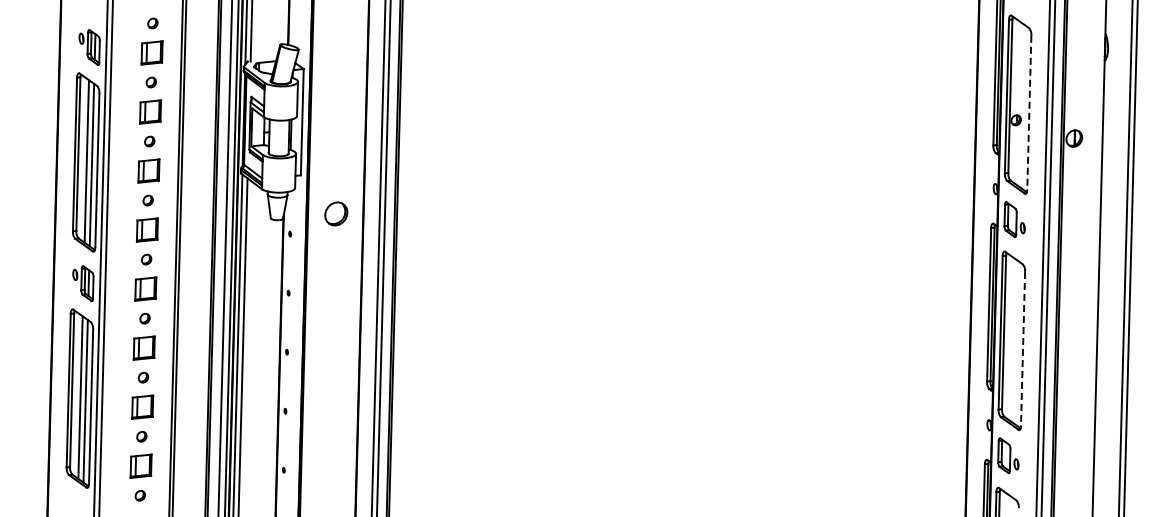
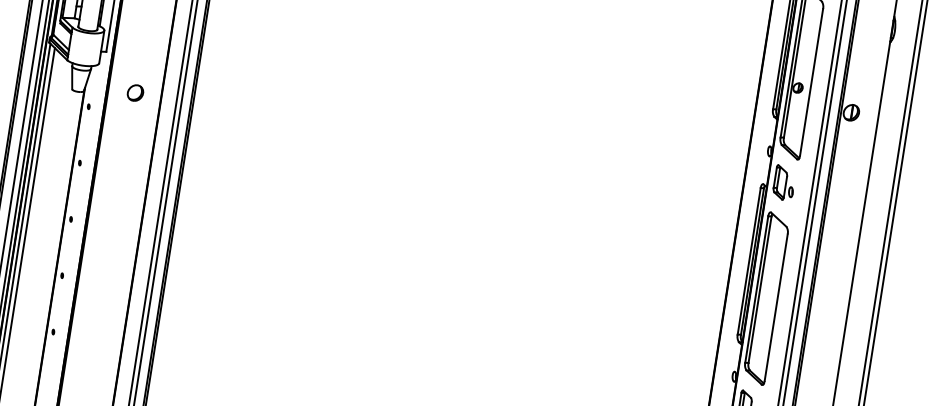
line: (1029, 112) -> (811, 82), dashed -> solid
part: (336, 213) -> (135, 92), size x0.71
line: (1023, 348) -> (776, 307), dashed -> solid

